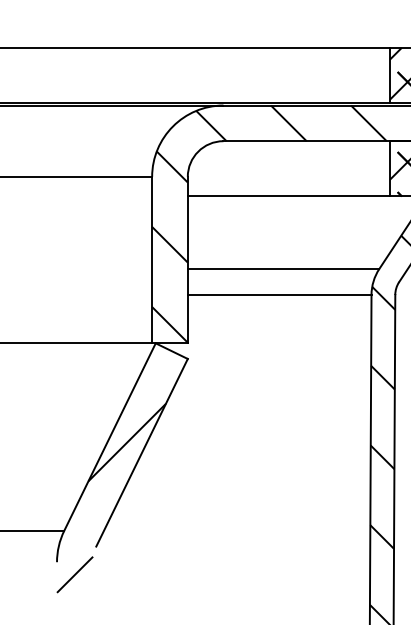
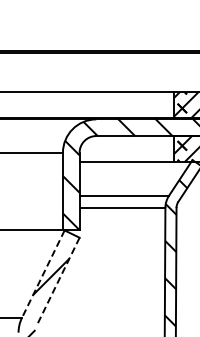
line: (110, 437) -> (43, 274), solid -> dashed
line: (142, 452) -> (58, 281), solid -> dashed

